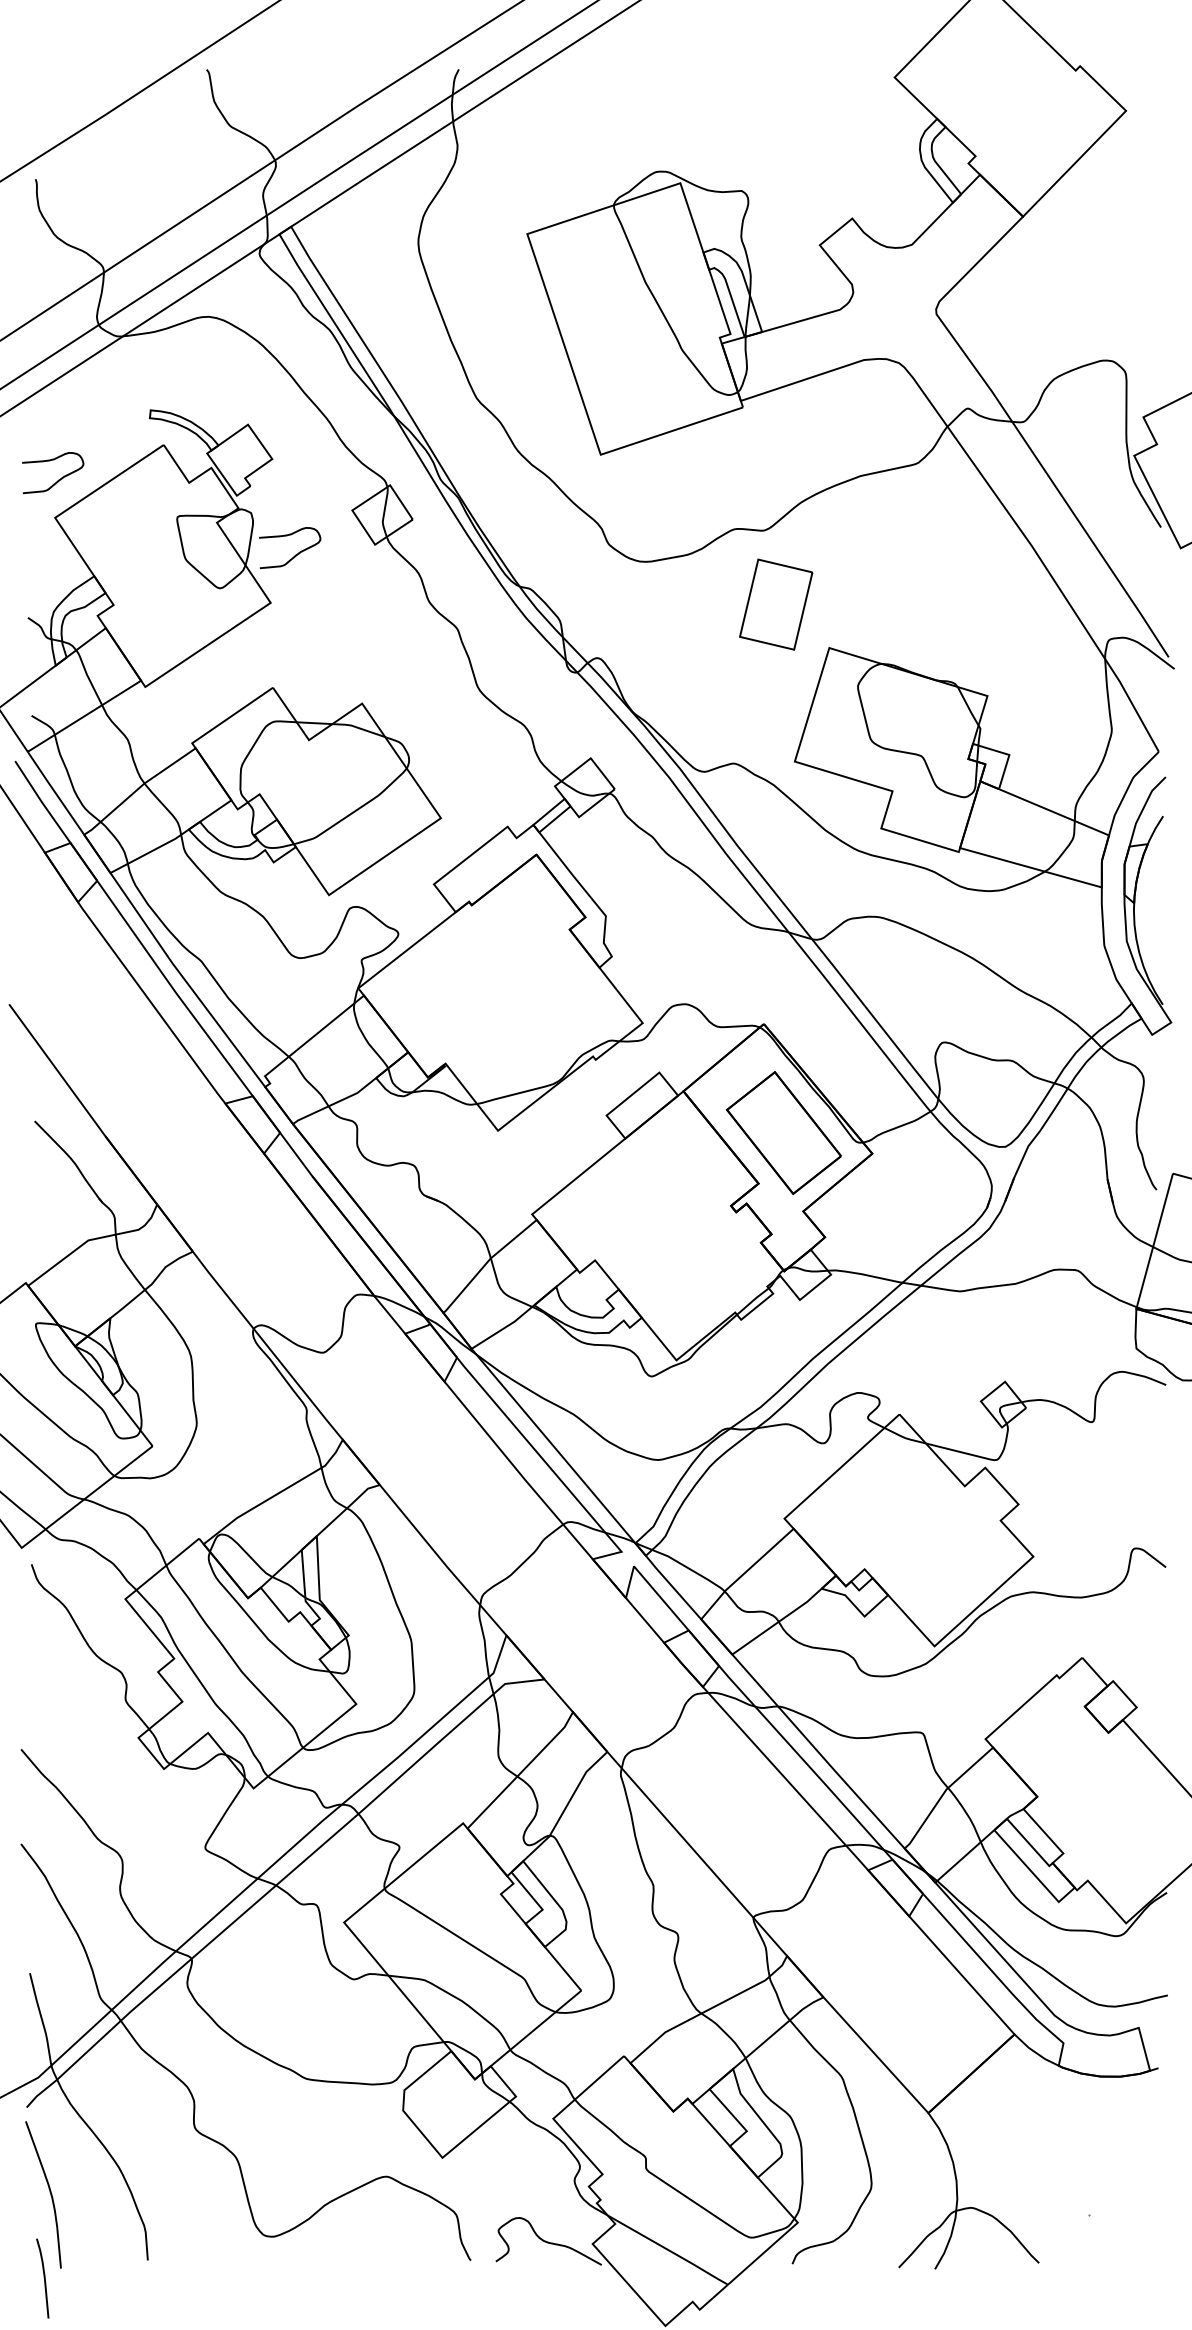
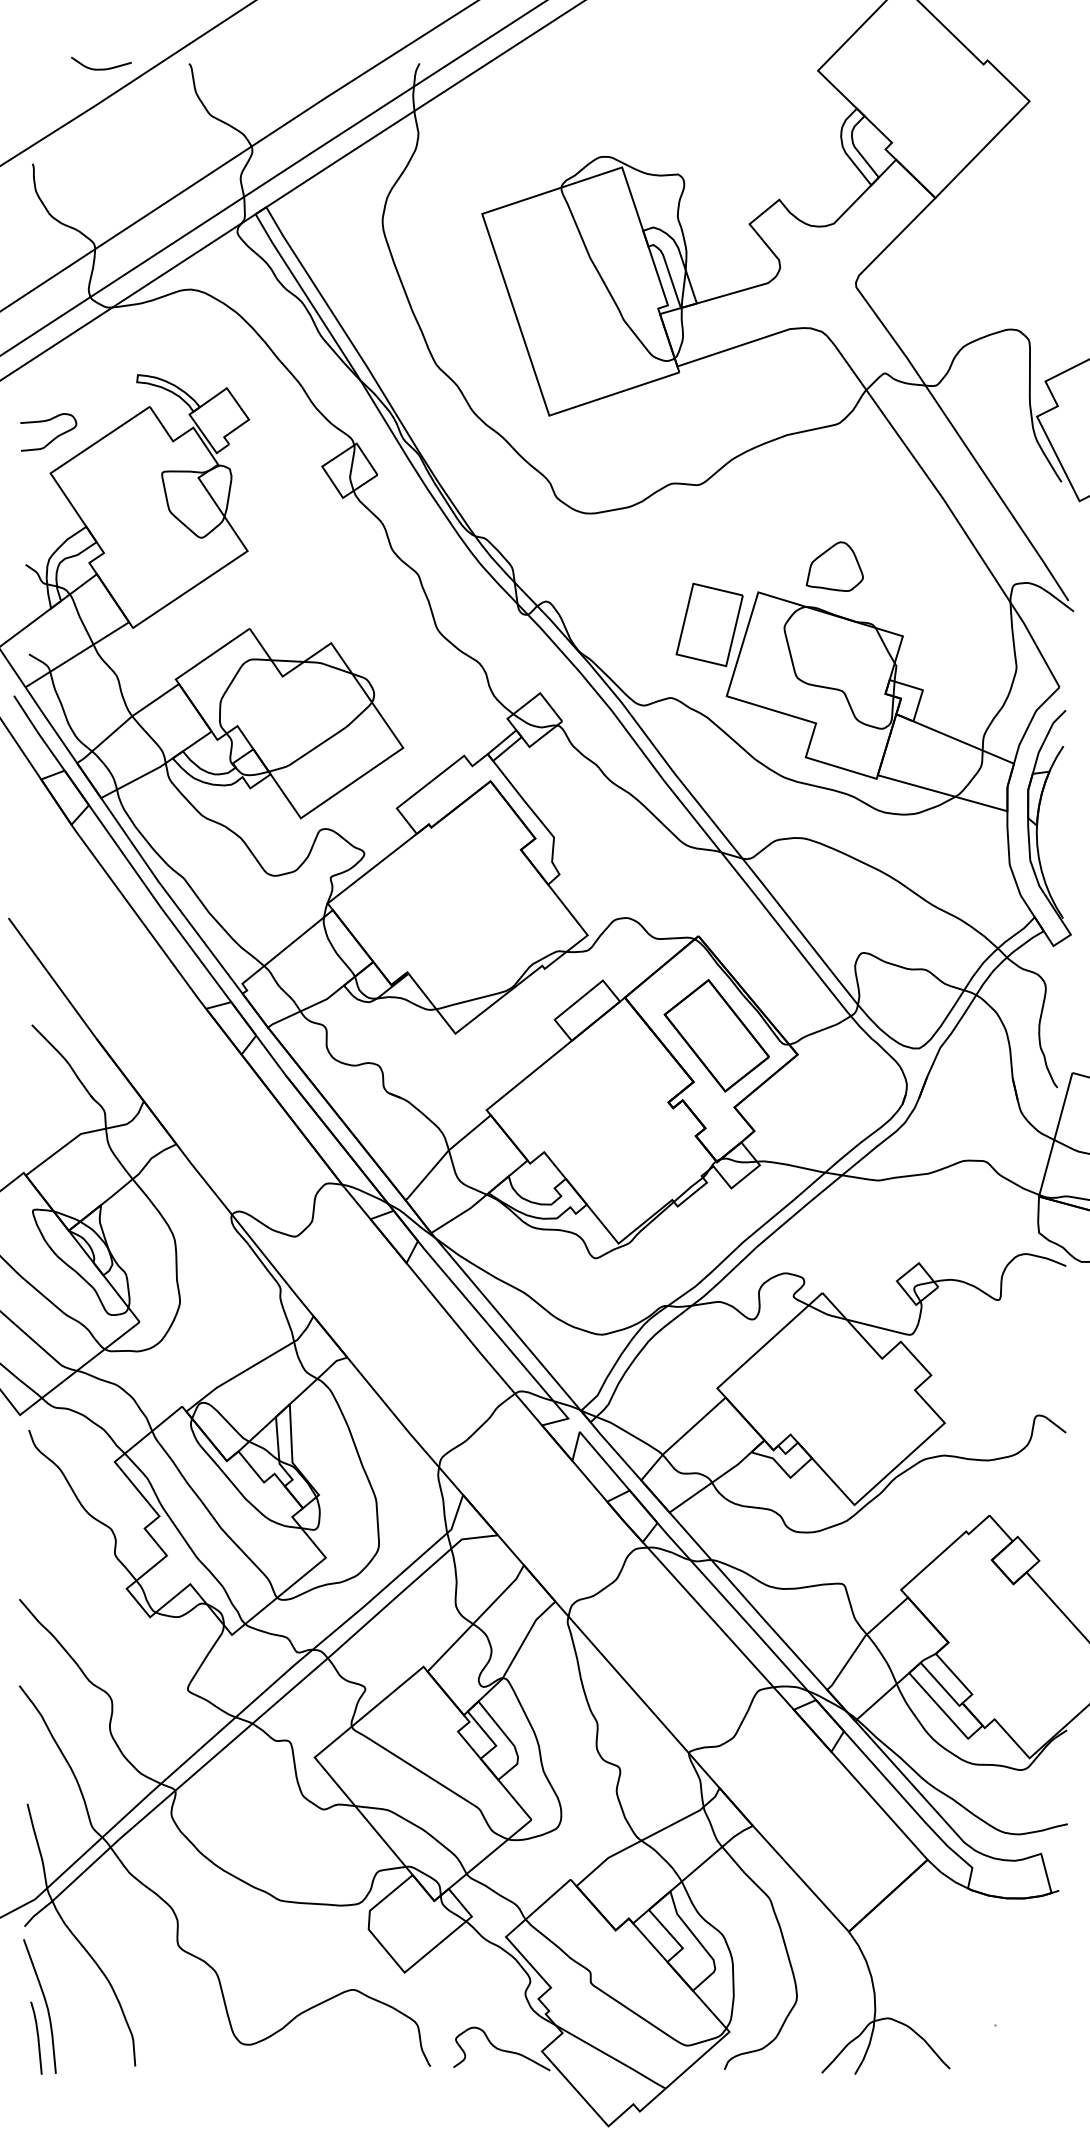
curve: (110, 75) -> (101, 68), added
curve: (295, 554) -> (270, 506), removed
part: (776, 604) -> (710, 624), moved
part: (912, 619) -> (834, 566), added
line: (43, 2277) -> (37, 2037), moved

